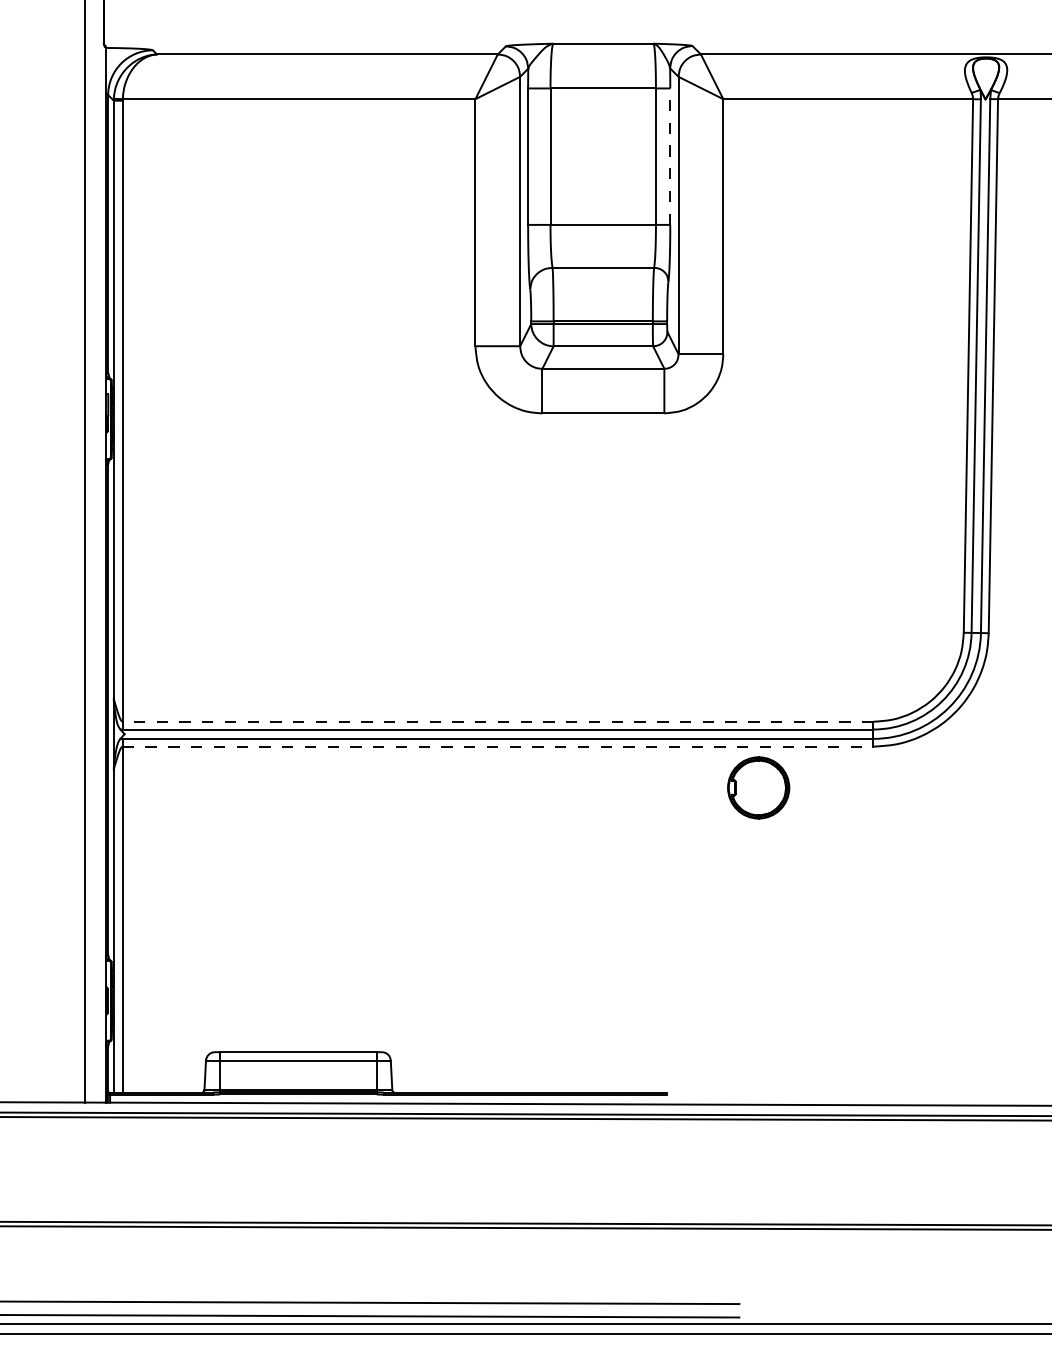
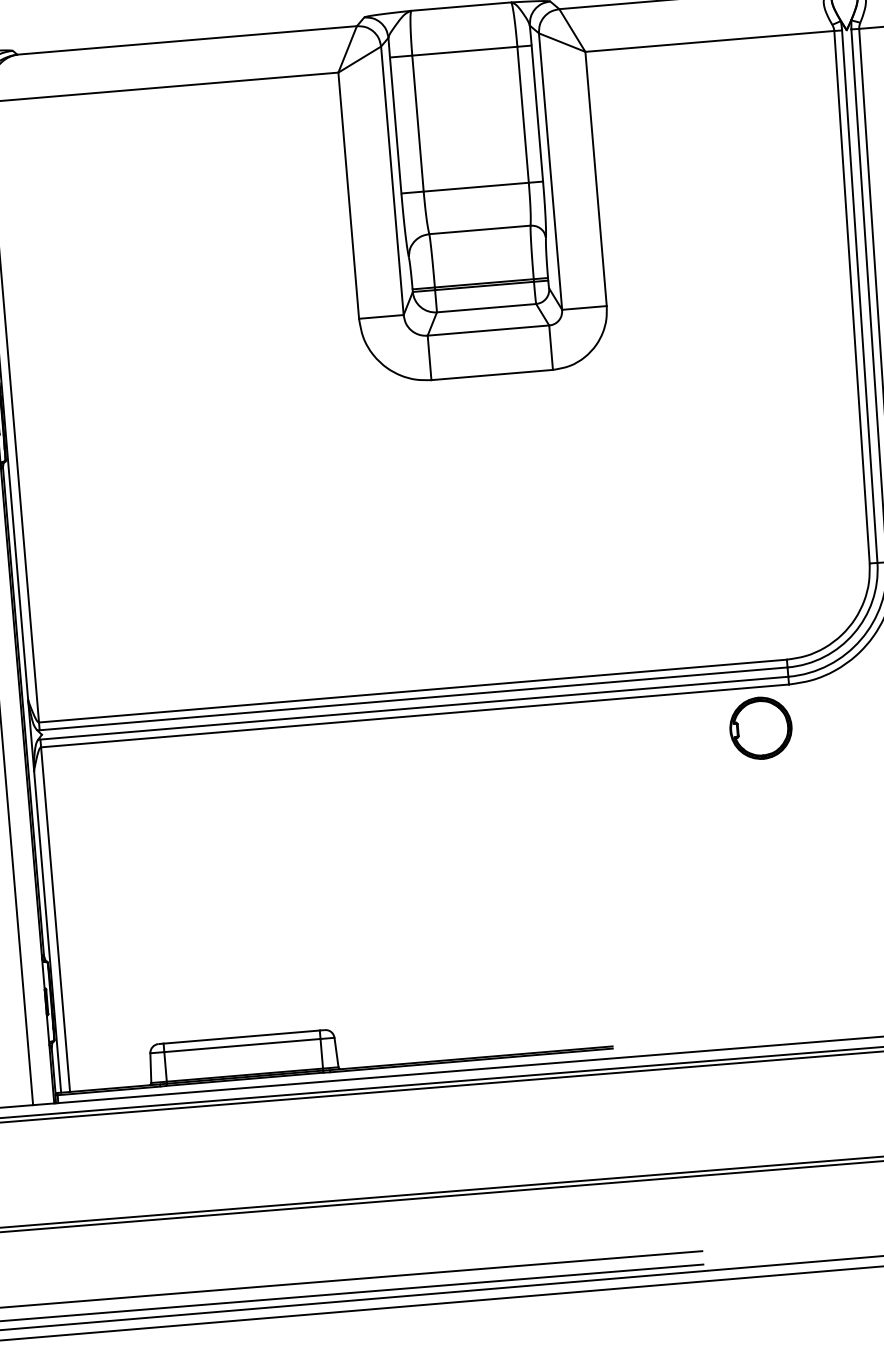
line: (670, 156) -> (537, 113), dashed -> solid
line: (497, 721) -> (412, 690), dashed -> solid
line: (498, 746) -> (415, 715), dashed -> solid
part: (758, 787) -> (760, 727), moved

